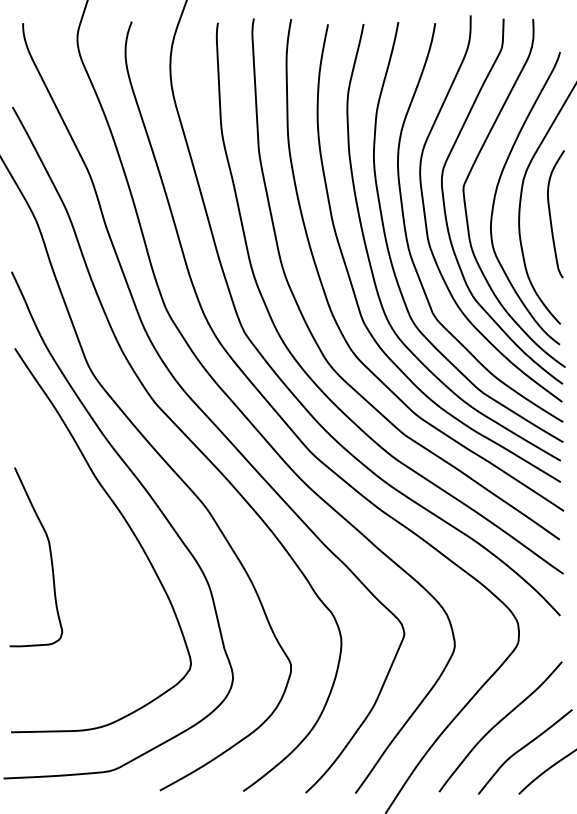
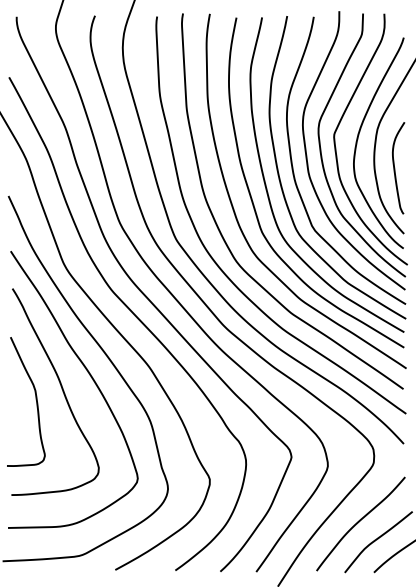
curve: (551, 216) -> (395, 169), moved
curve: (85, 539) -> (61, 389), added

